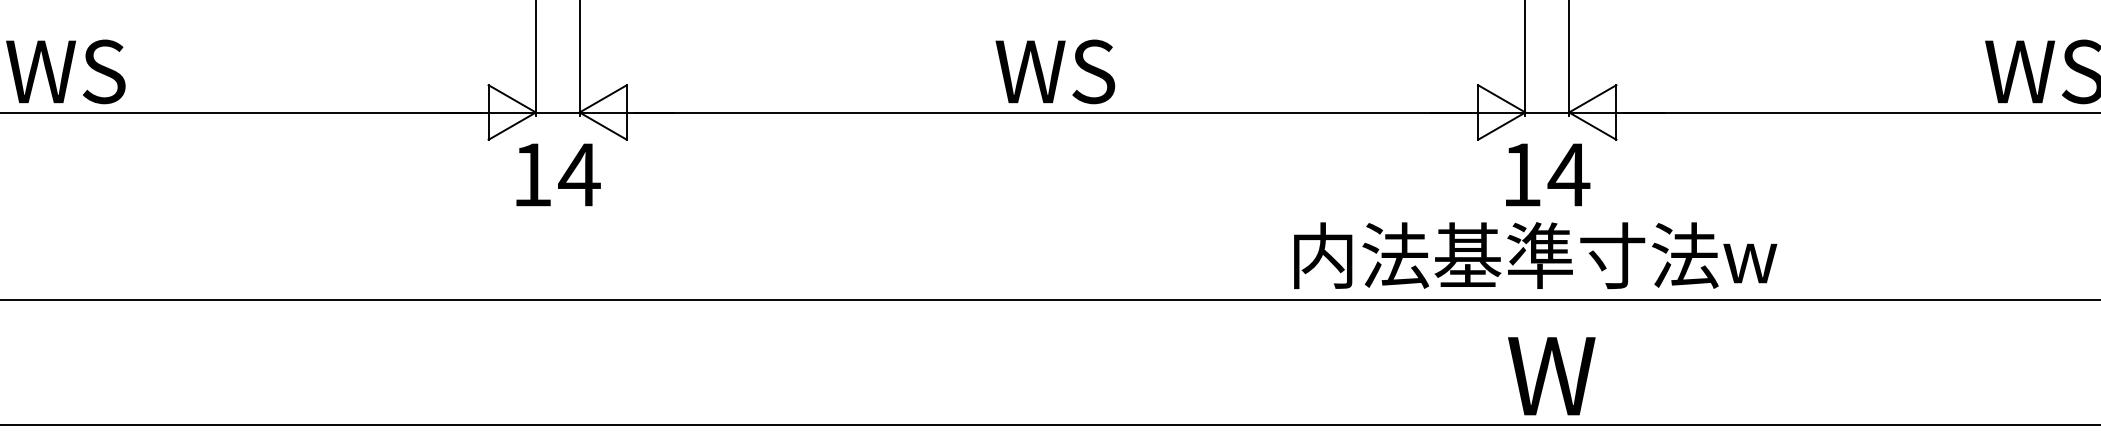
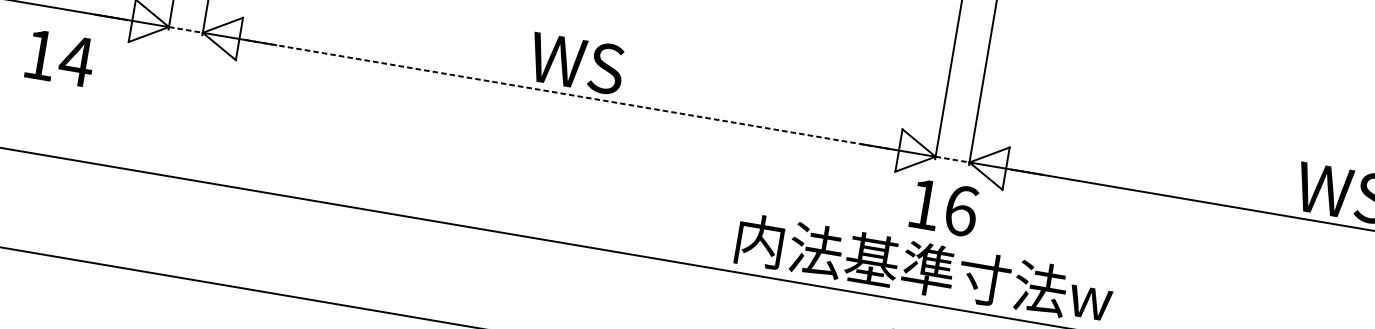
line: (557, 112) -> (185, 29), solid -> dashed
line: (1053, 112) -> (569, 94), solid -> dashed
line: (1547, 112) -> (952, 159), solid -> dashed
text: (558, 174) -> (60, 58), moved
text: (1568, 174) -> (960, 210), 14 -> 16

